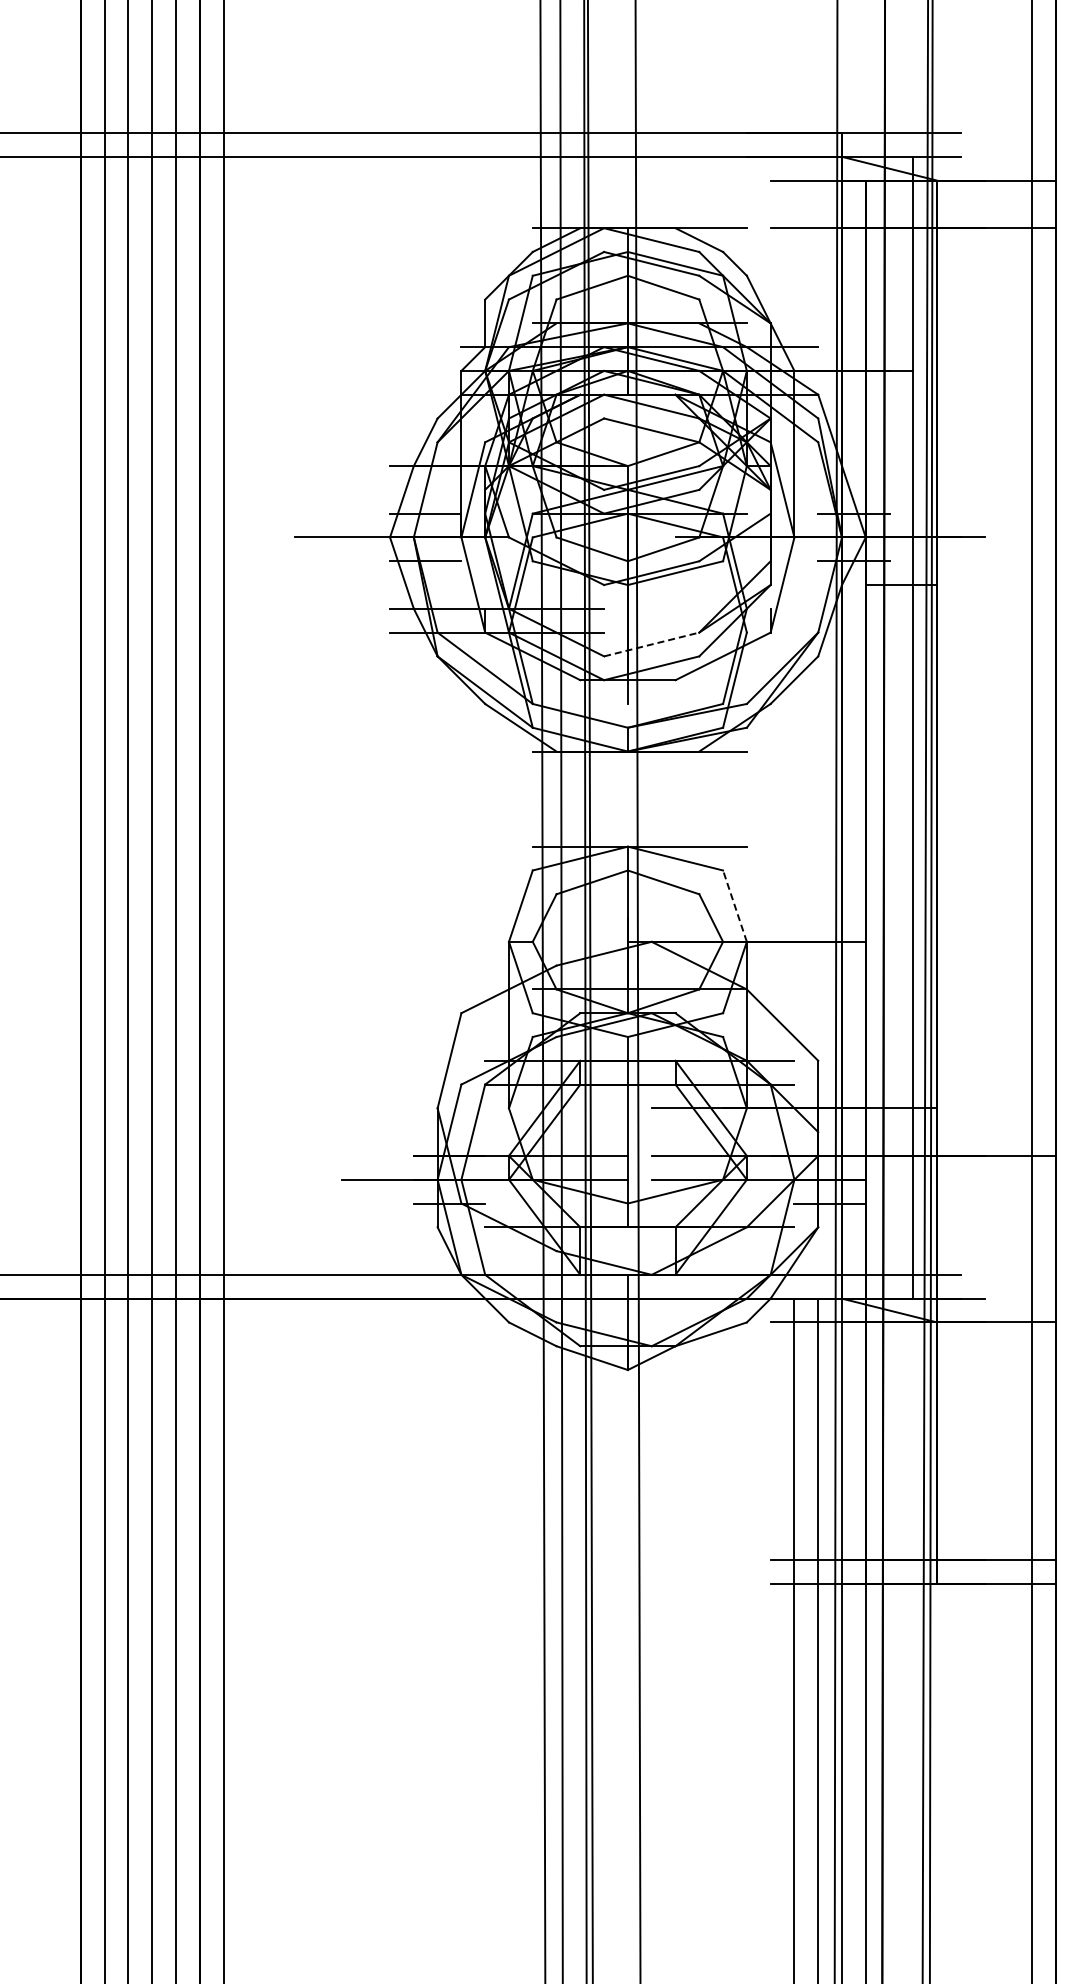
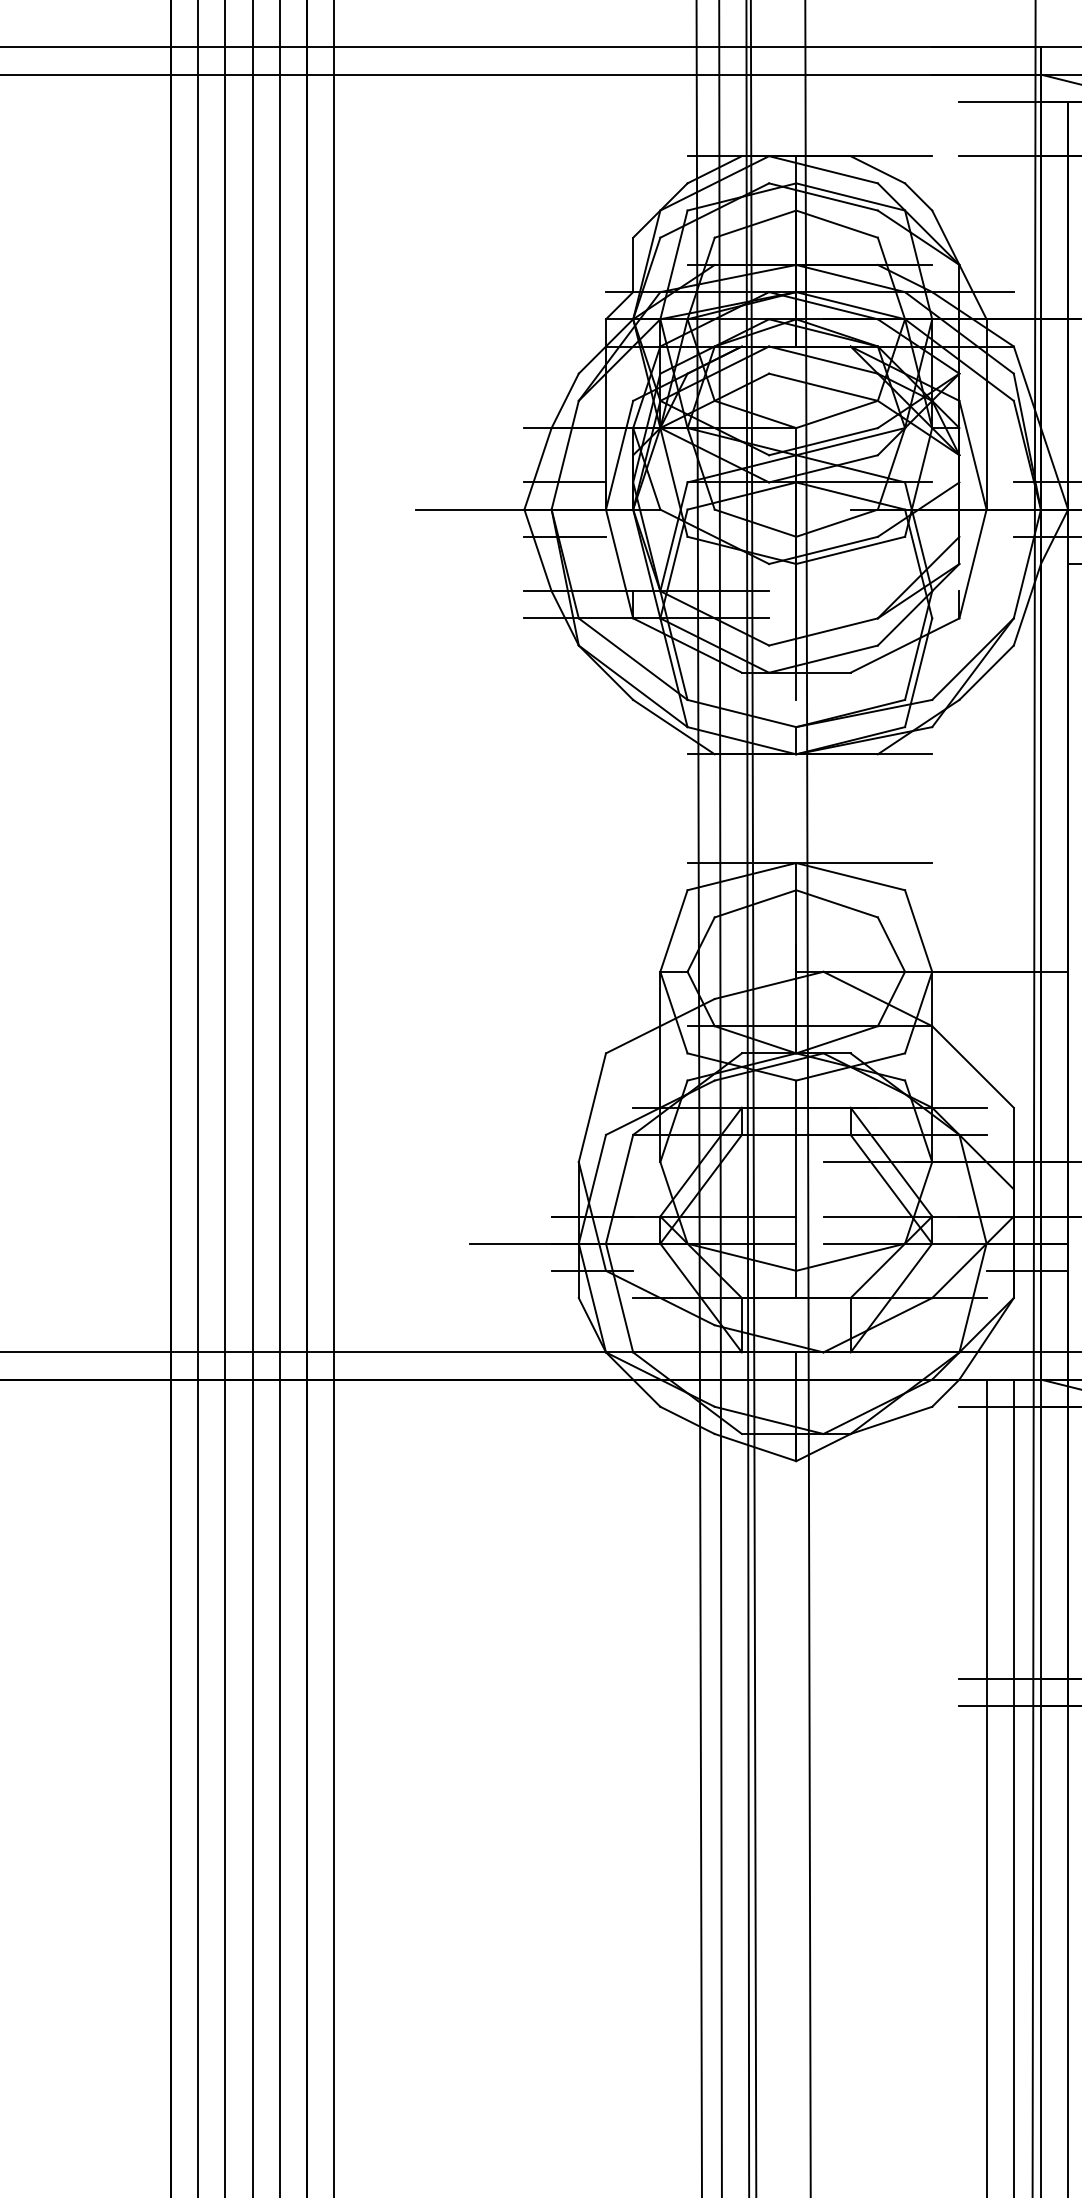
line: (652, 644) -> (824, 631), dashed -> solid
line: (734, 906) -> (918, 931), dashed -> solid

